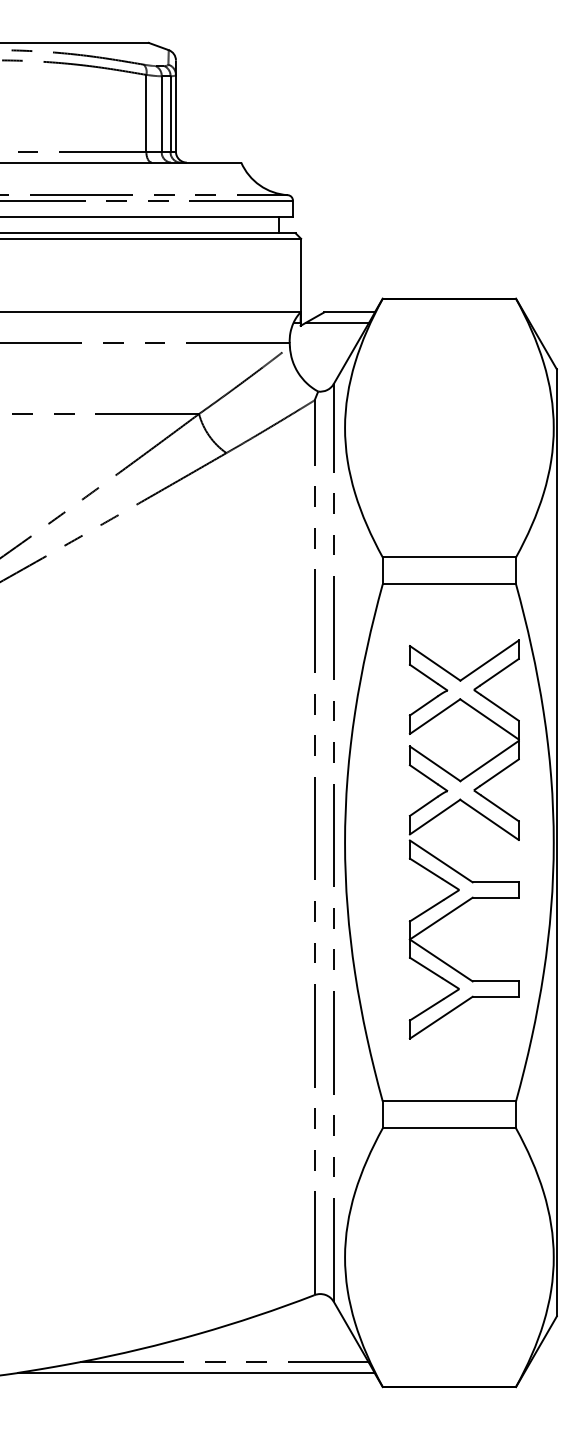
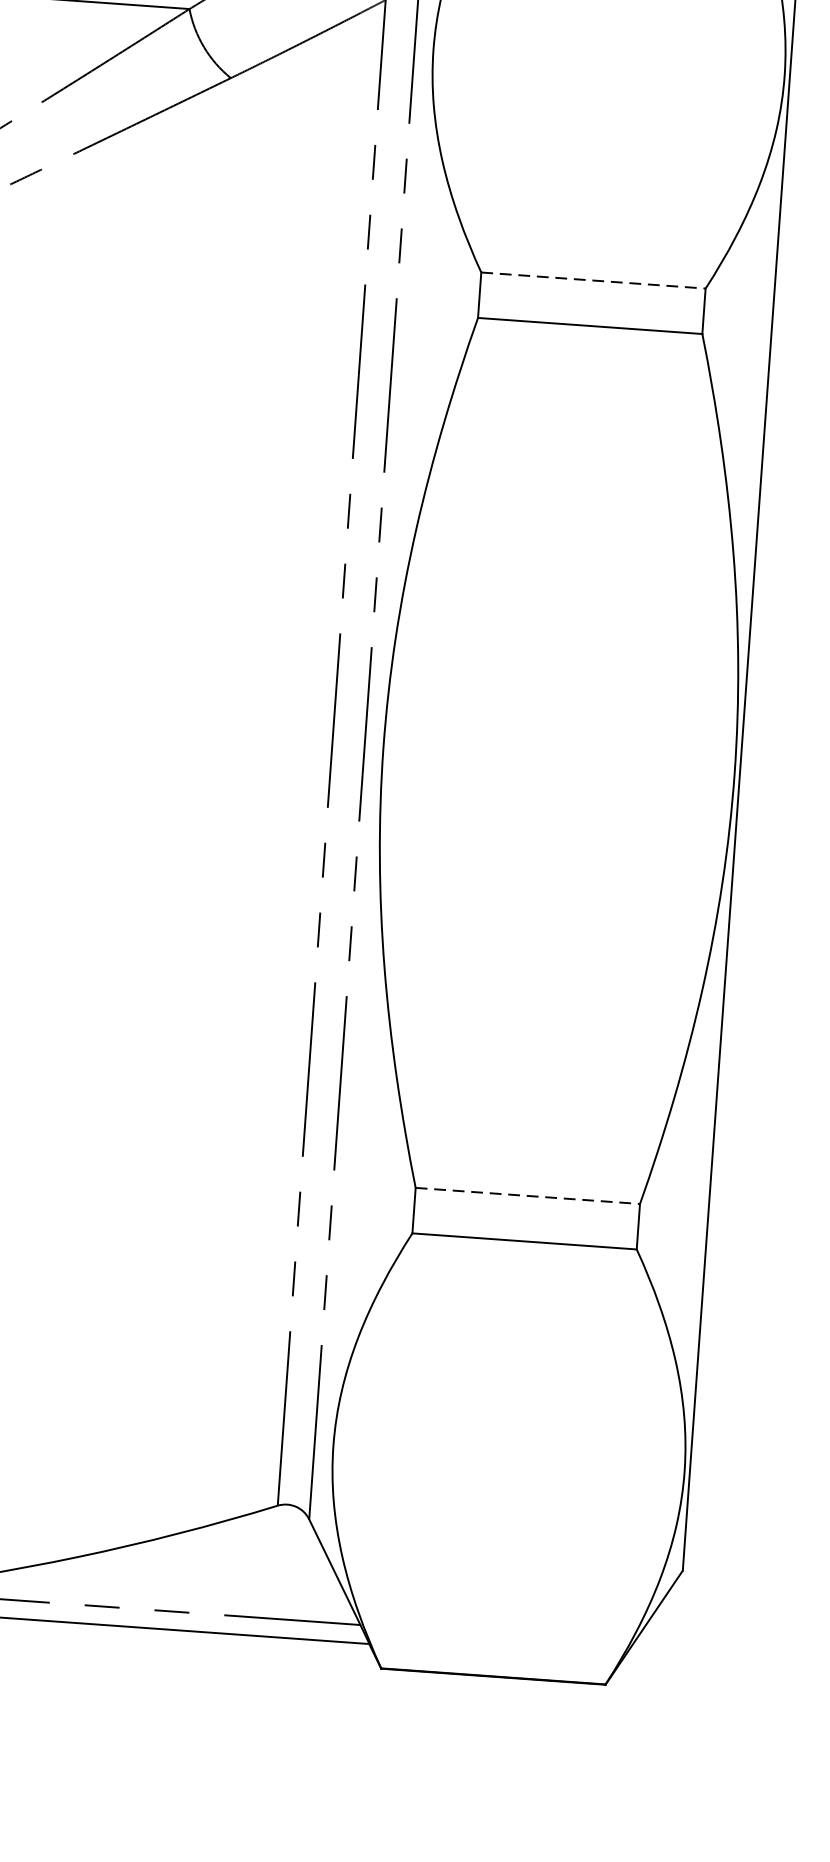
line: (449, 557) -> (593, 280), solid -> dashed
part: (446, 863) -> (551, 795), removed
line: (449, 1101) -> (527, 1196), solid -> dashed

